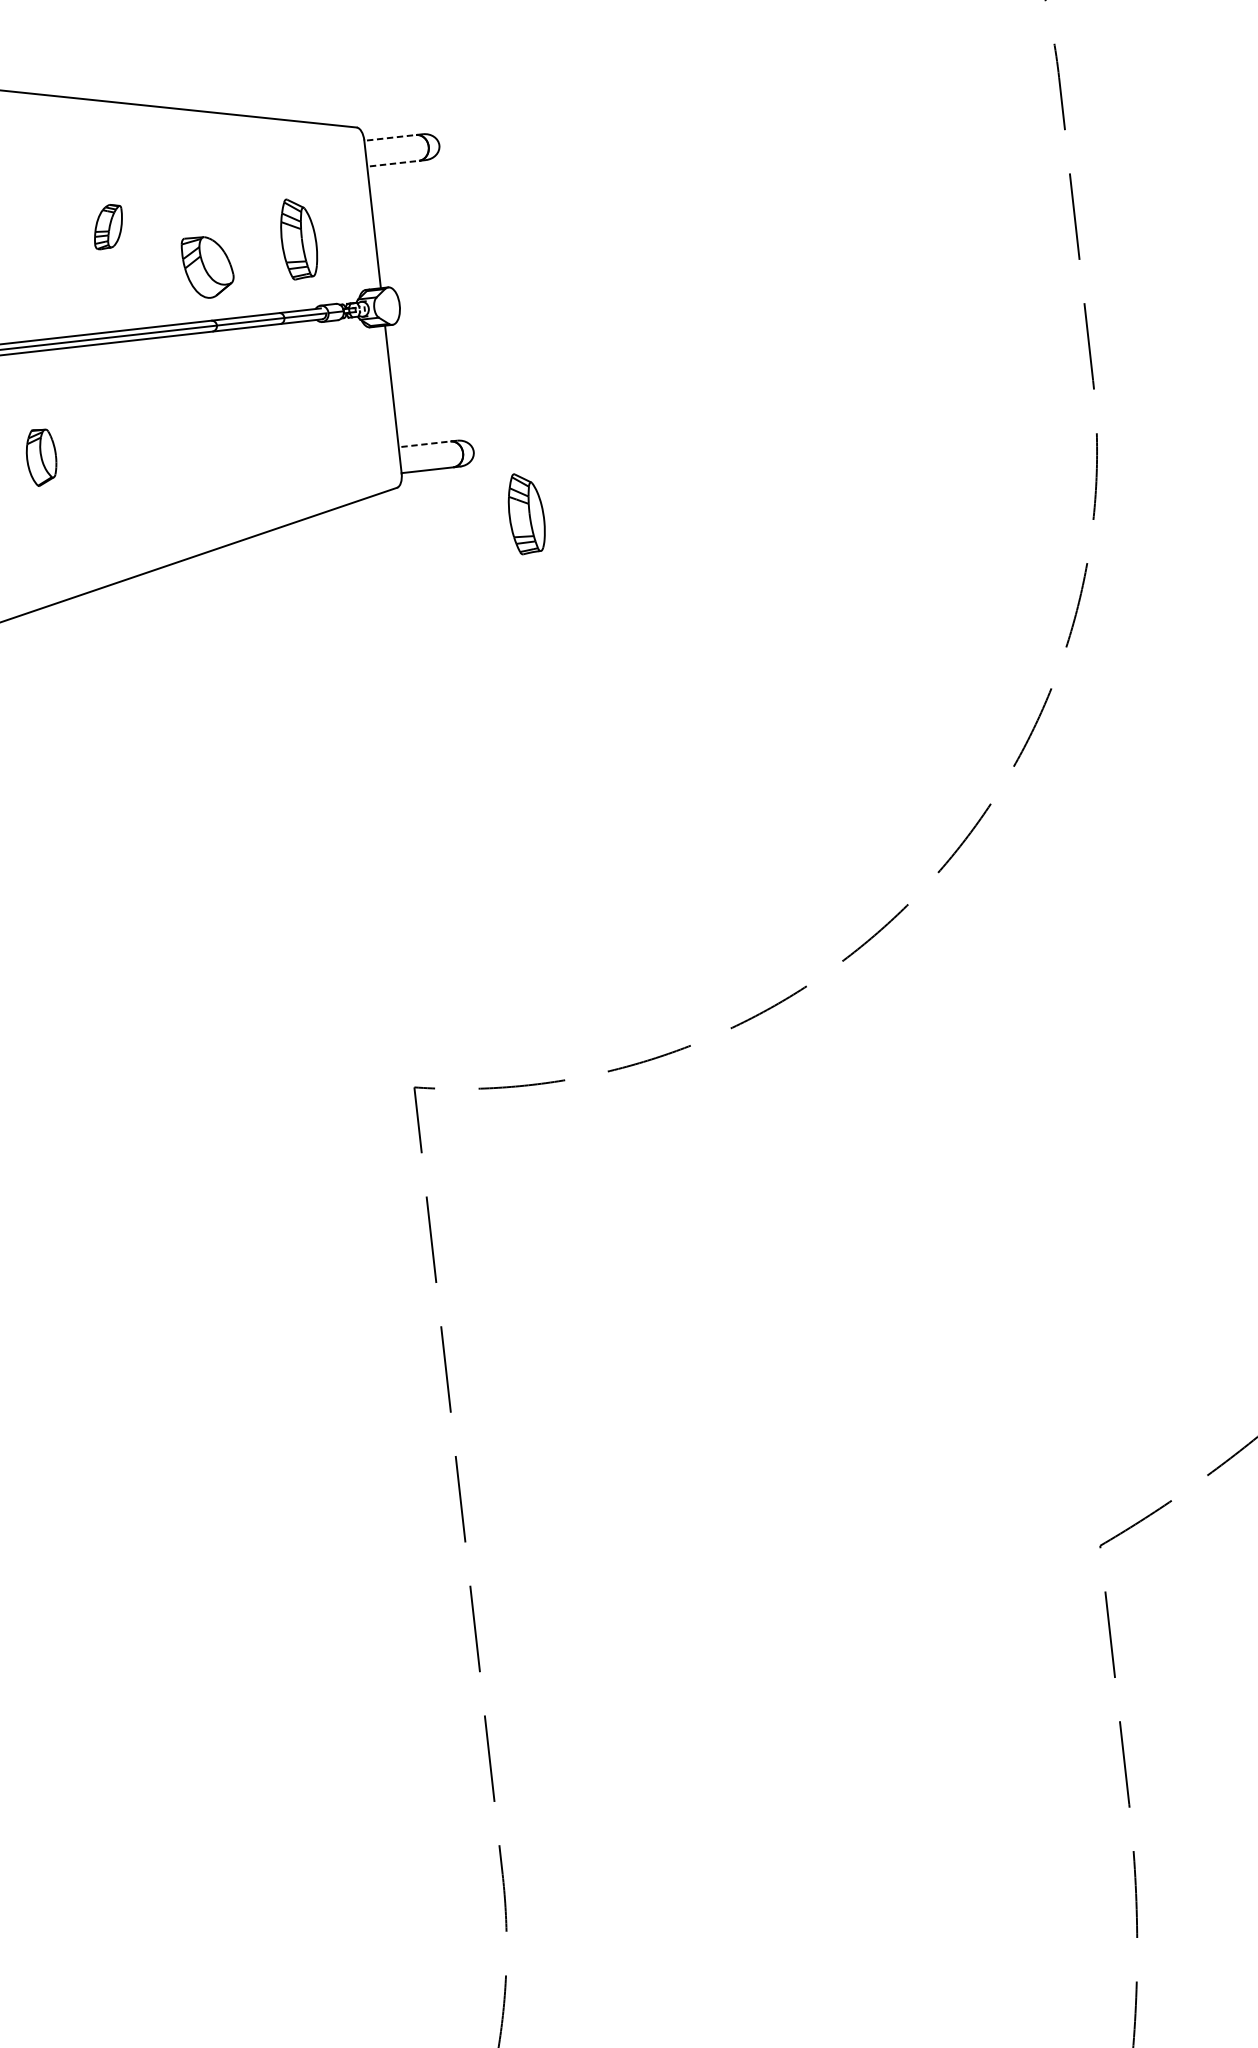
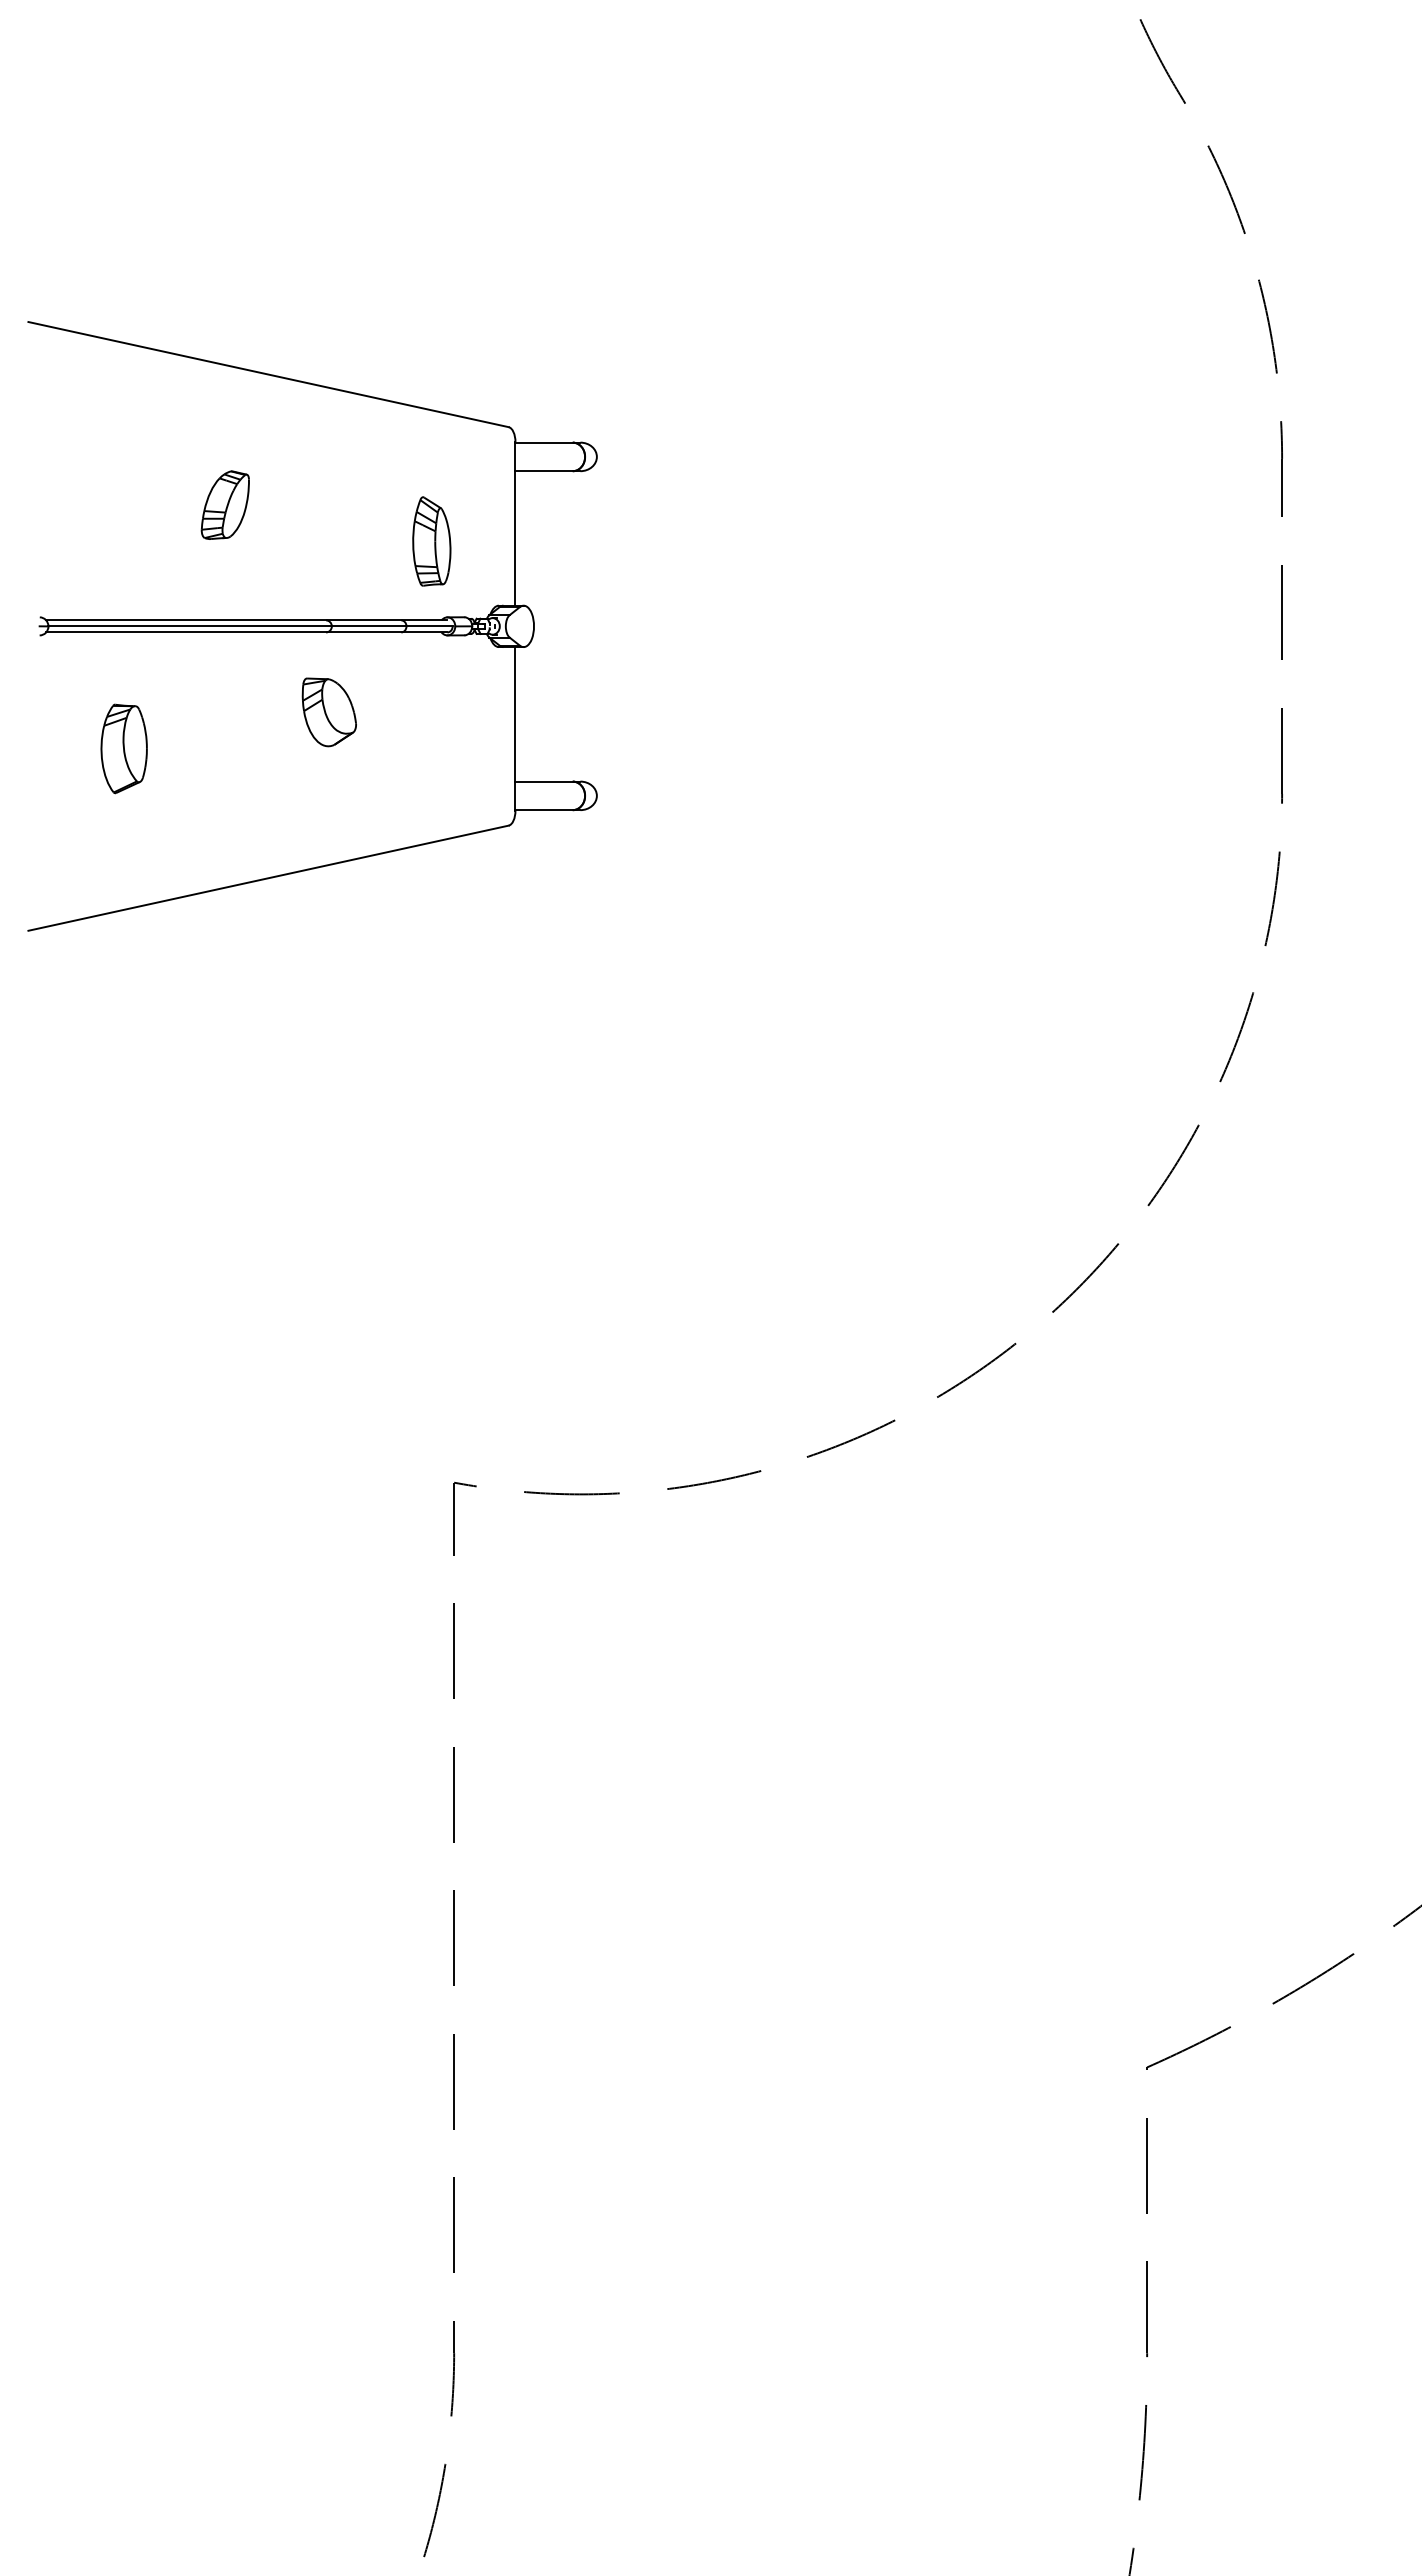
line: (393, 137) -> (547, 442), dashed -> solid
line: (396, 163) -> (547, 471), dashed -> solid
part: (107, 226) -> (224, 504), size x1.43
part: (207, 267) -> (328, 712), moved
line: (427, 443) -> (547, 781), dashed -> solid
part: (40, 457) -> (123, 748), size x1.43
part: (526, 513) -> (646, 869), removed

